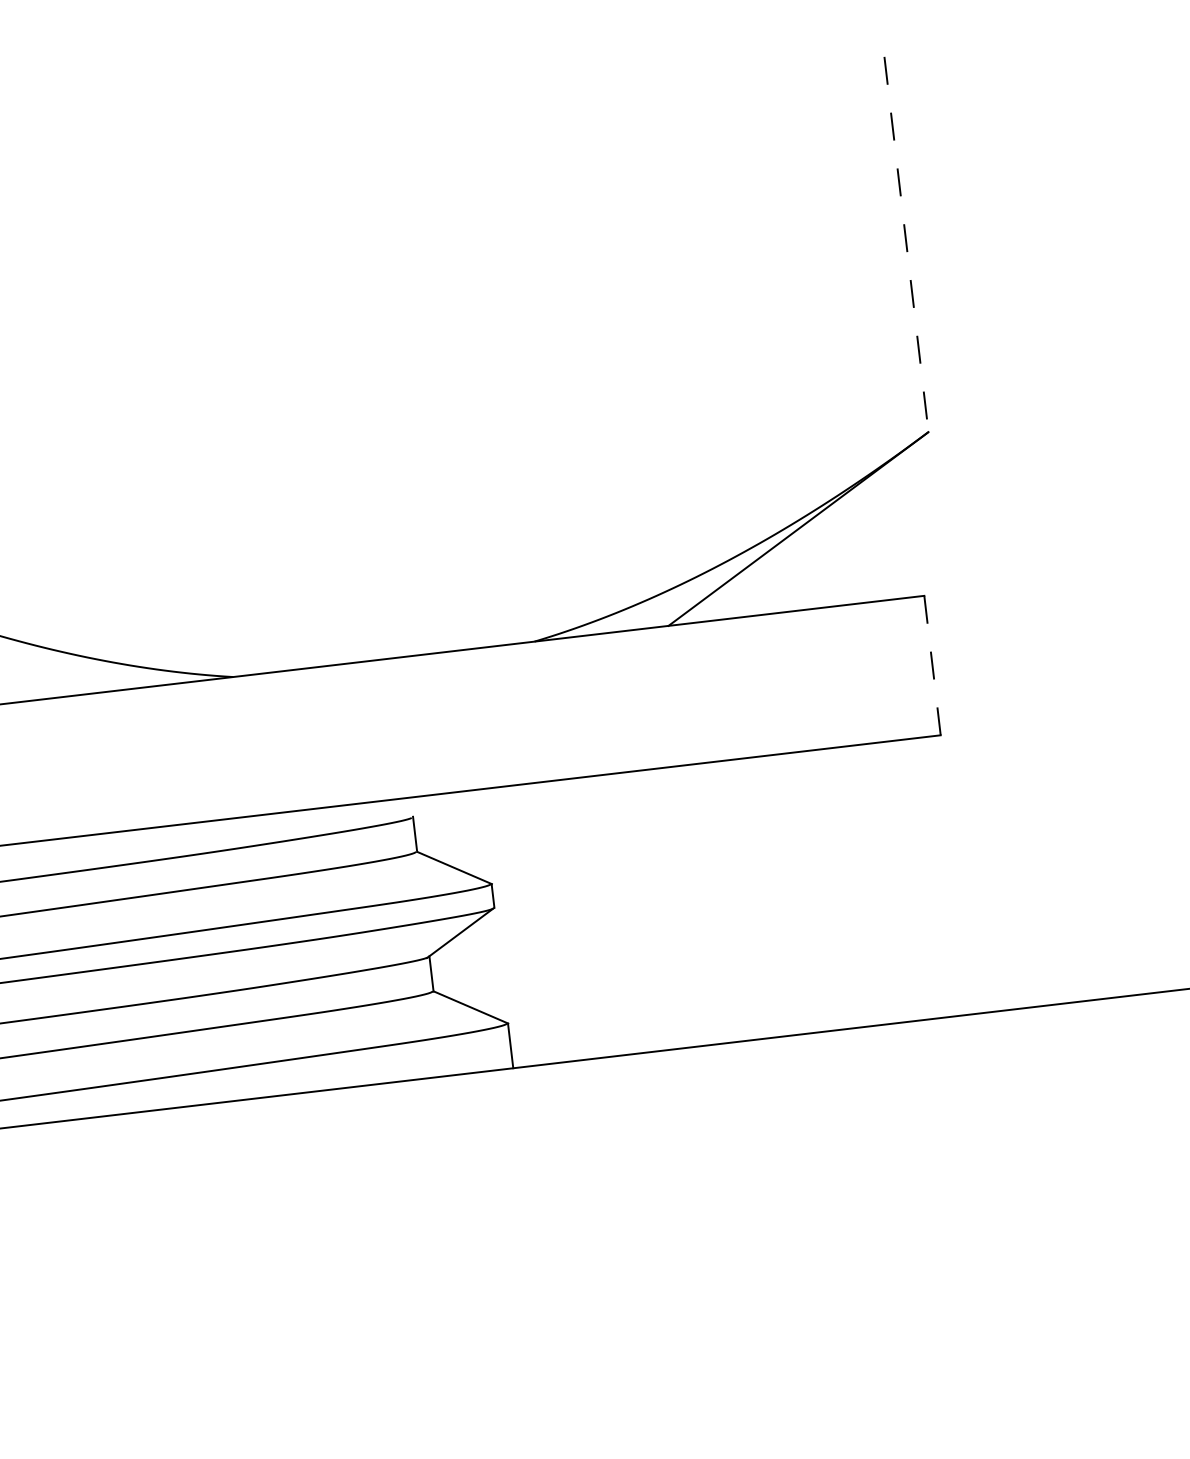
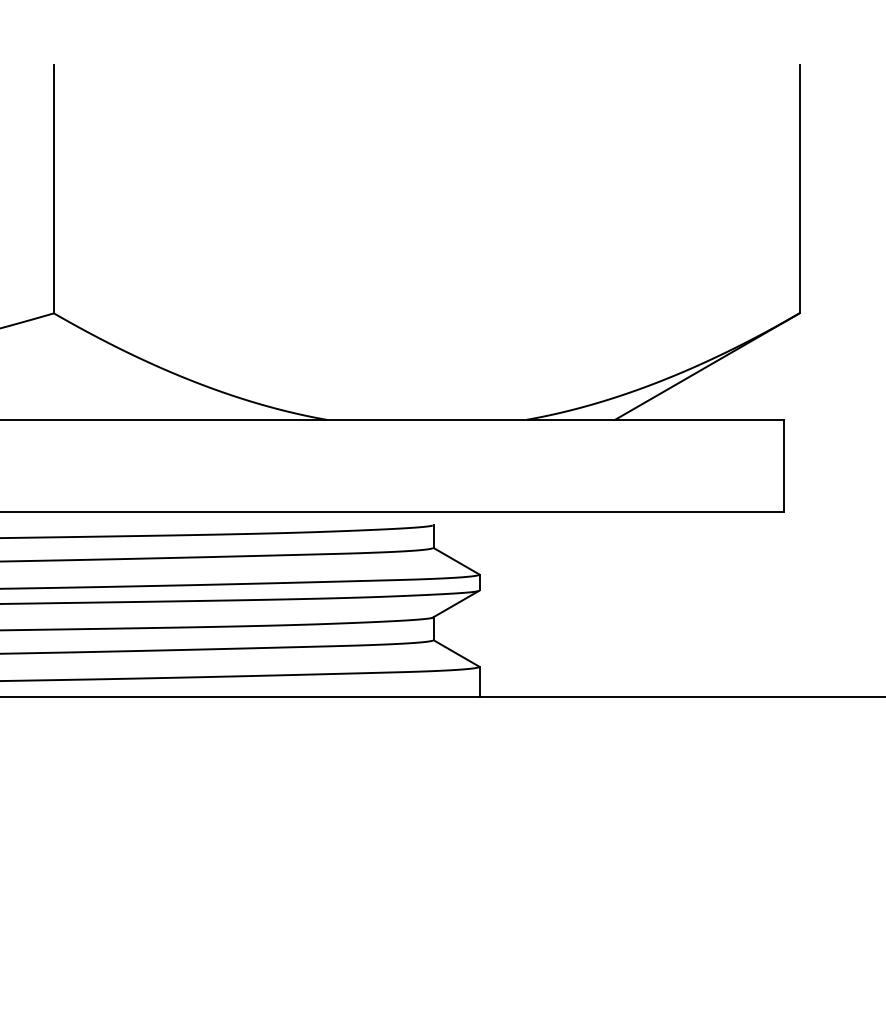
line: (906, 244) -> (799, 189), dashed -> solid
line: (932, 664) -> (784, 465), dashed -> solid

